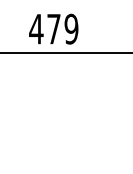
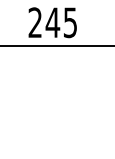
text: (53, 28) -> (52, 22), 479 -> 245

